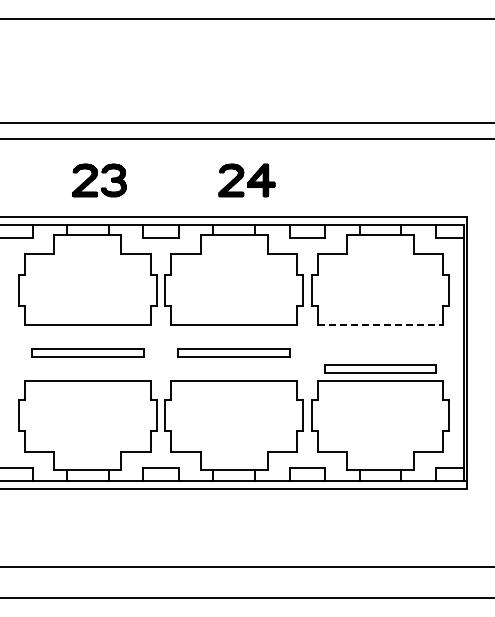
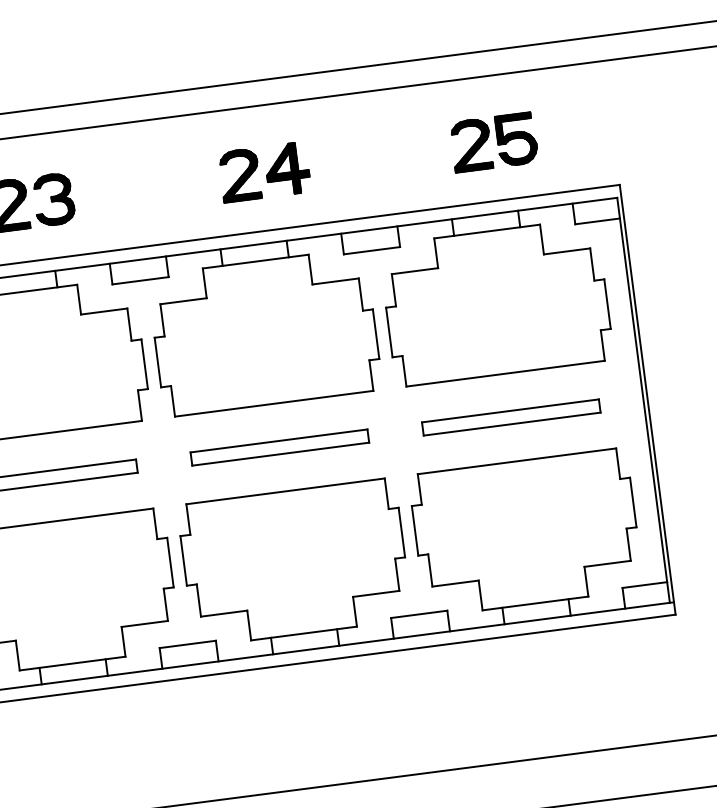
part: (391, 180) -> (493, 142), added
line: (380, 325) -> (505, 374), dashed -> solid
part: (380, 368) -> (511, 416), moved

